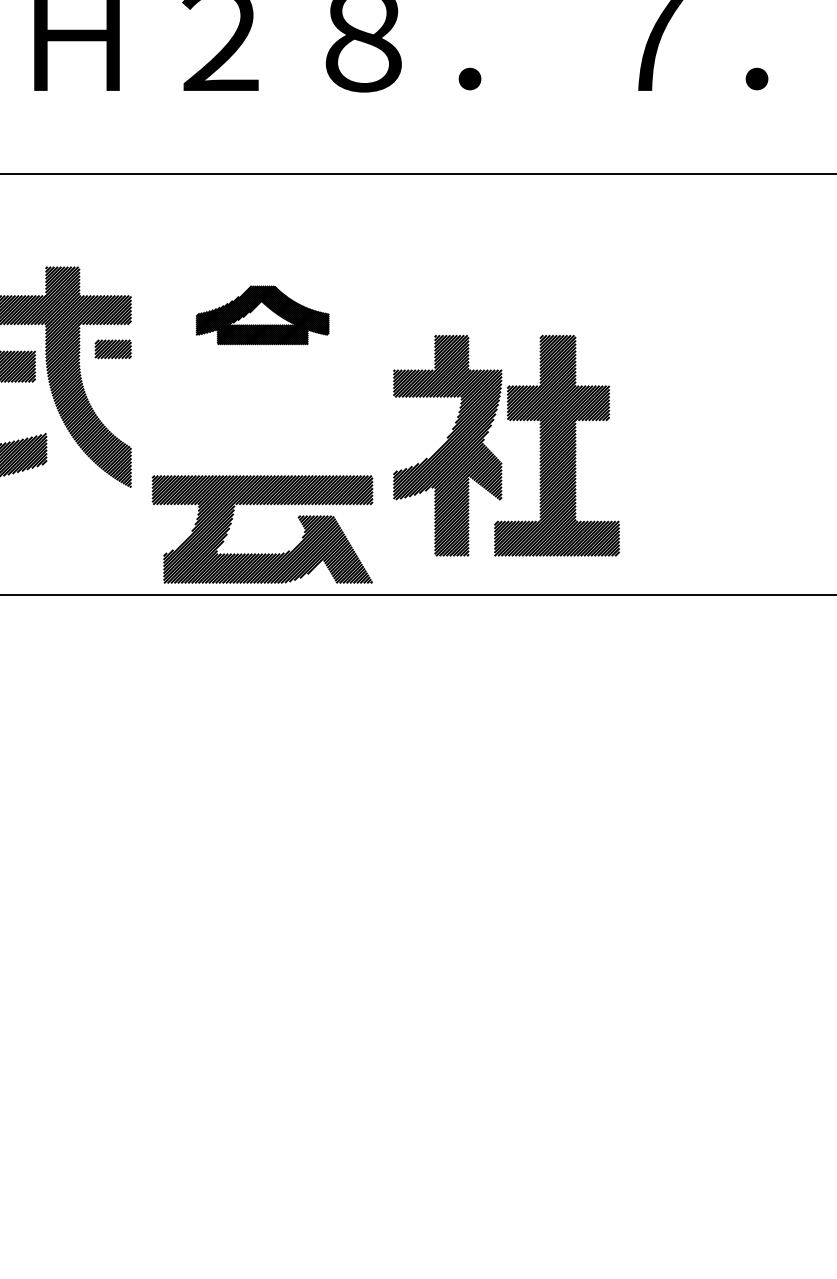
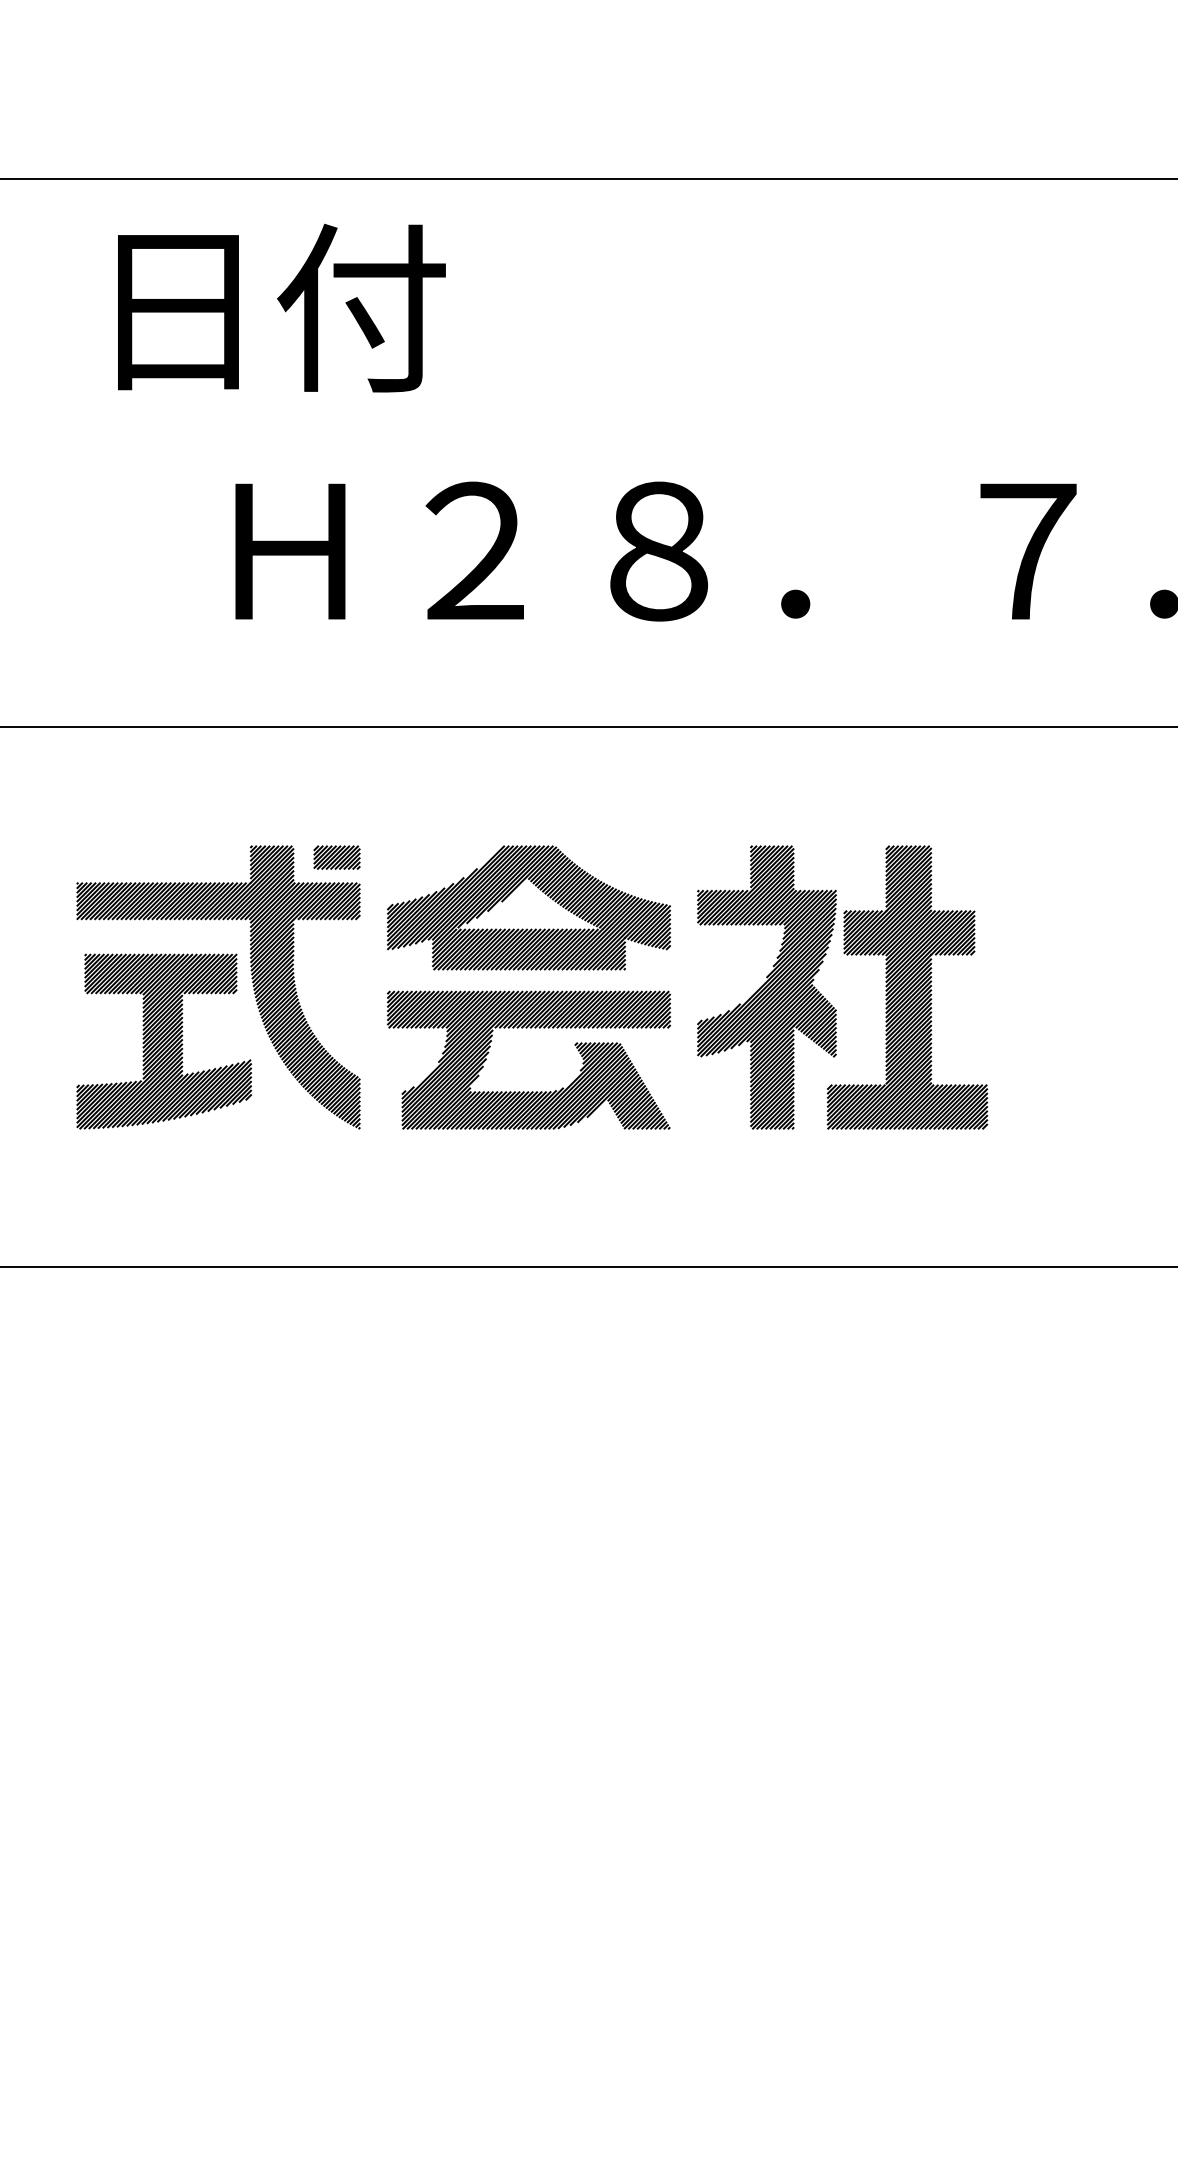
part: (262, 315) -> (529, 907), size x1.67
part: (112, 349) -> (336, 857), moved
part: (495, 456) -> (828, 1001), moved
part: (263, 504) -> (530, 1028), moved

